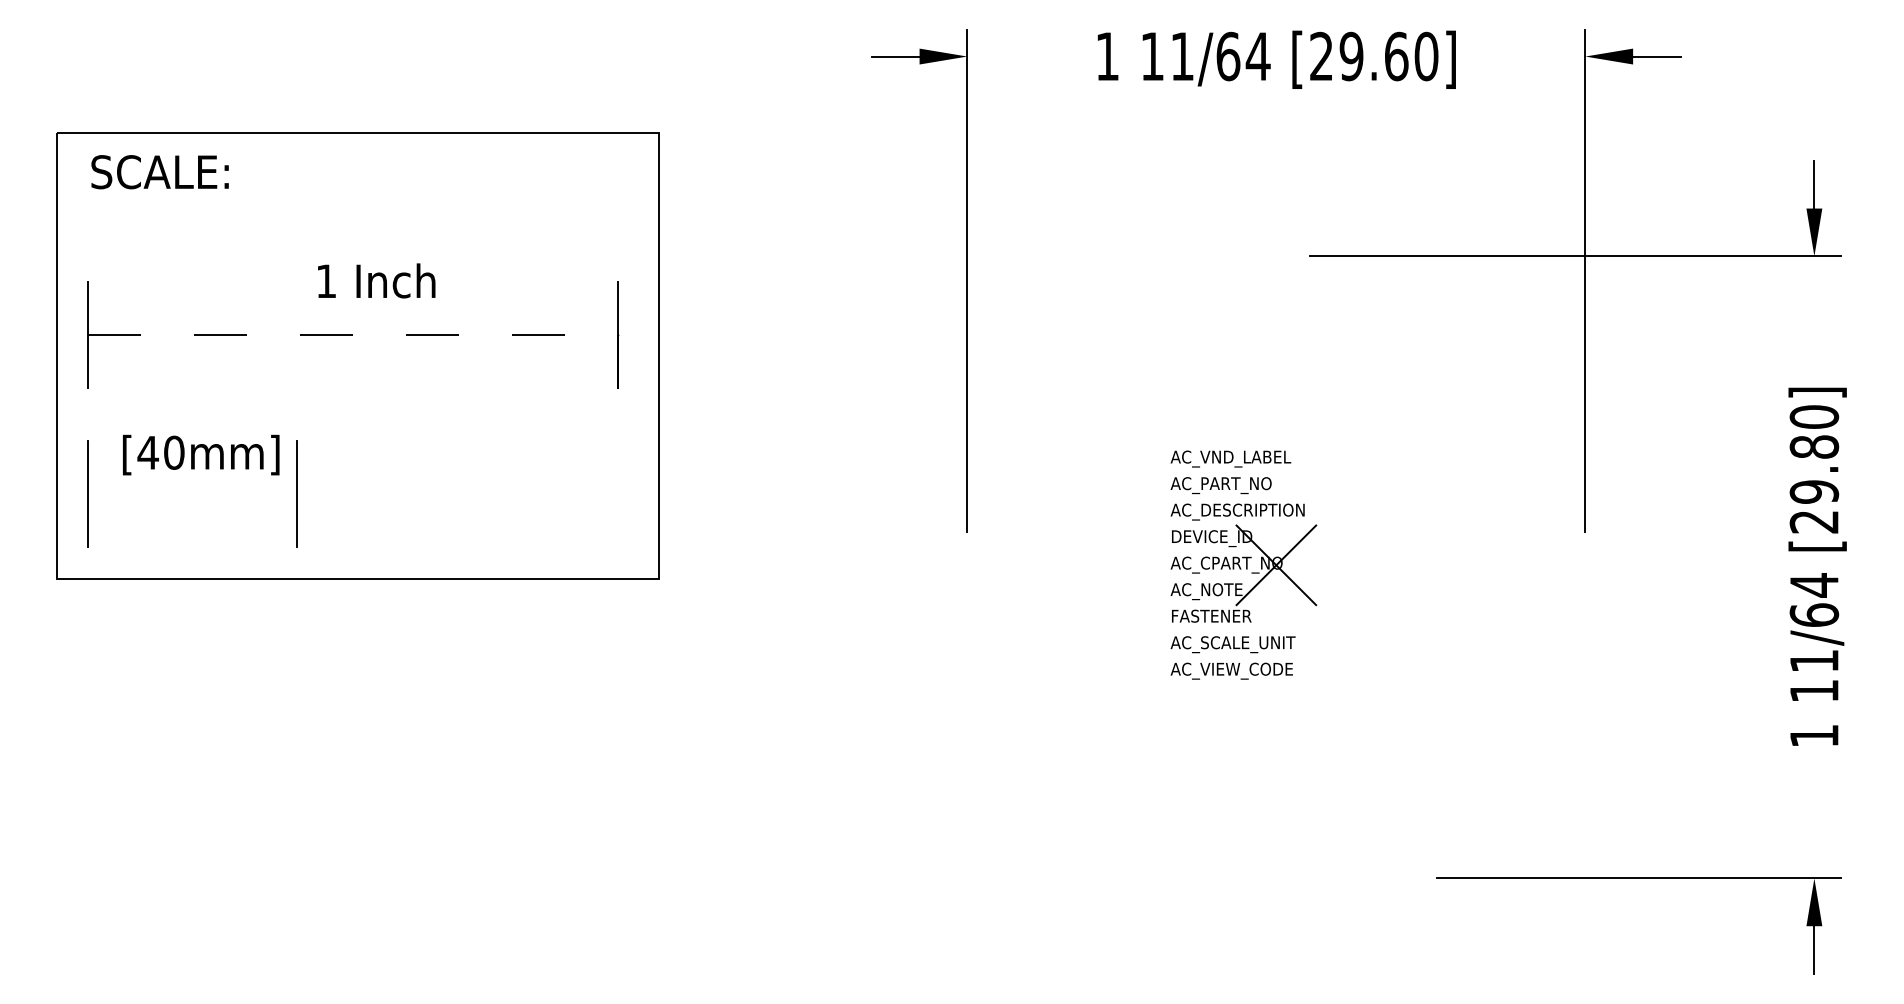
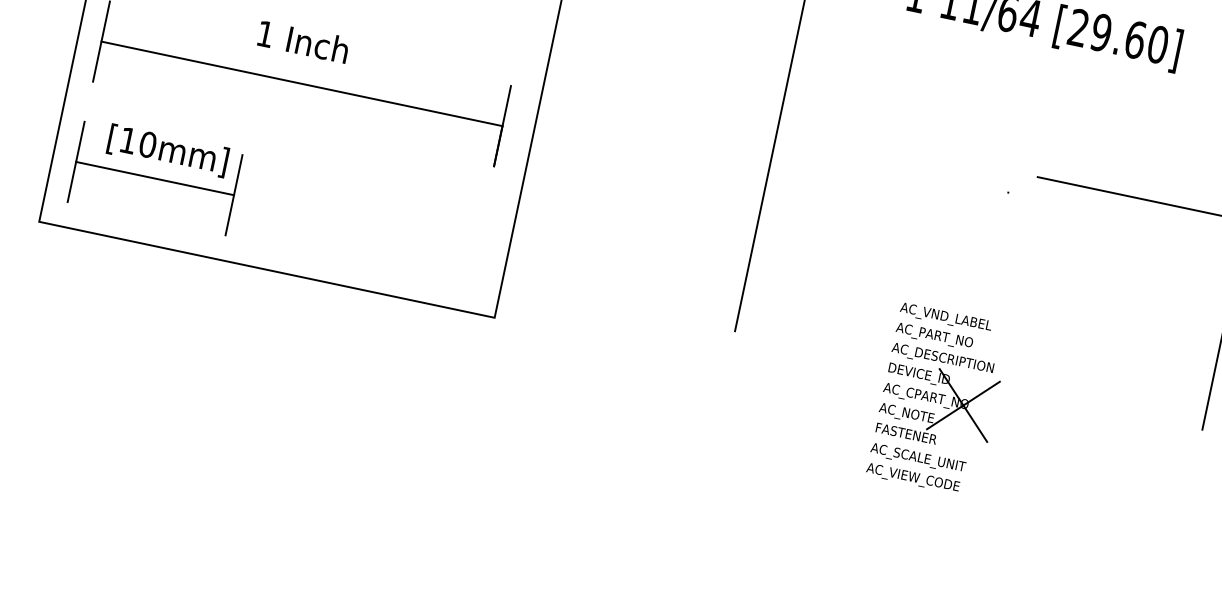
text: (376, 280) -> (303, 41), moved
line: (353, 334) -> (302, 83), dashed -> solid
text: (147, 452) -> (127, 140), [40mm] -> [10mm]
line: (191, 493) -> (154, 178), added

